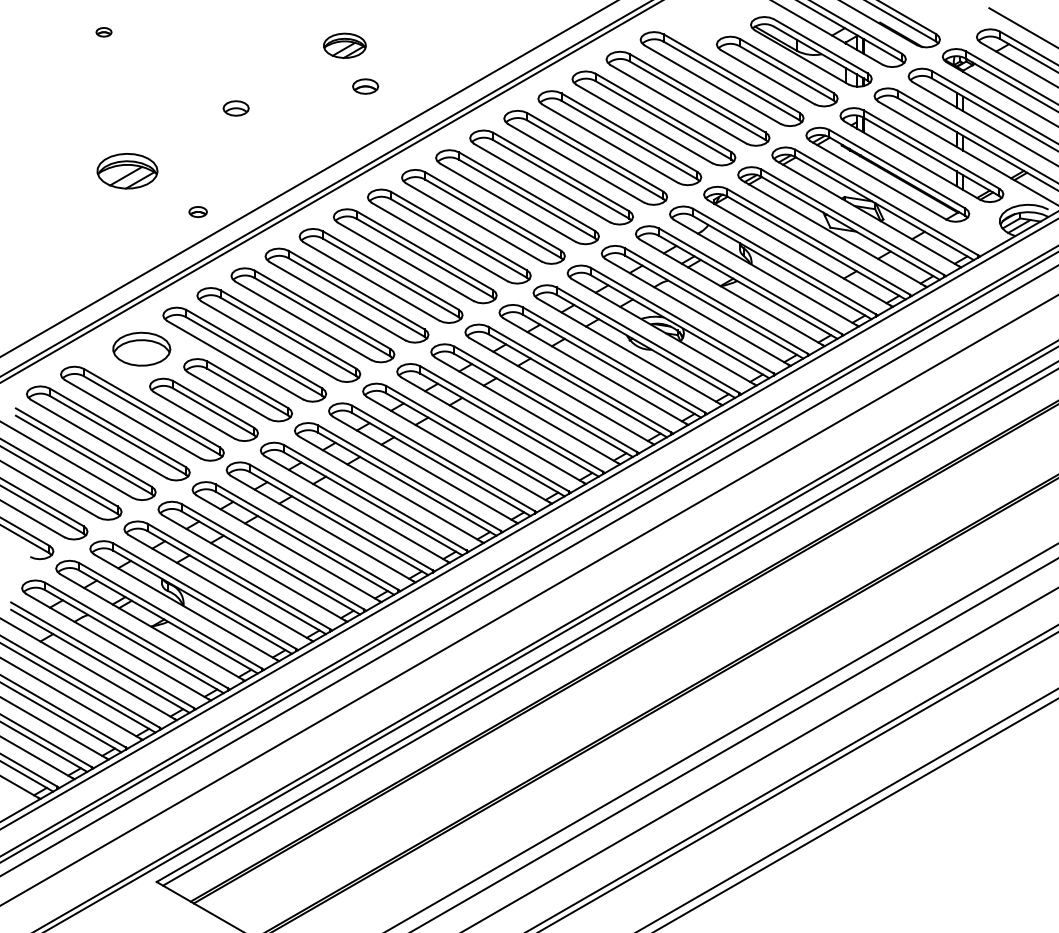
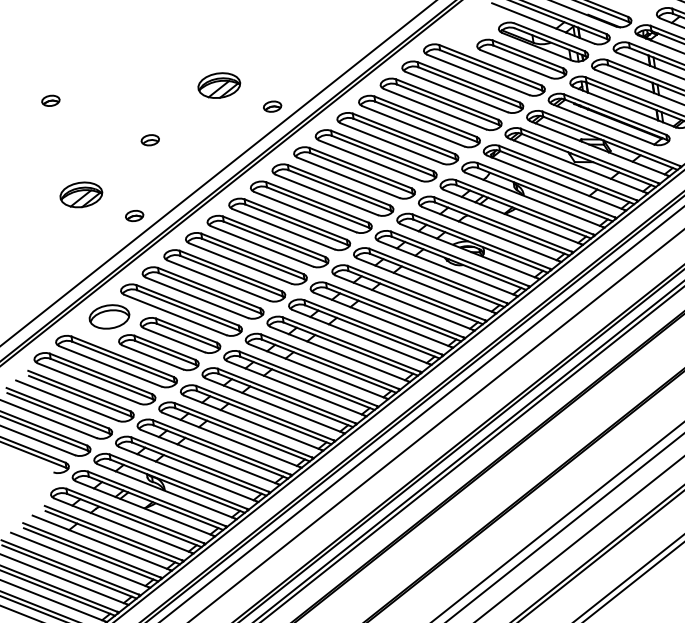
part: (103, 32) -> (50, 101), size x1.67
part: (344, 45) -> (219, 85), size x1.43
part: (365, 86) -> (272, 106), moved
part: (197, 211) -> (134, 215), size x1.43

